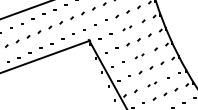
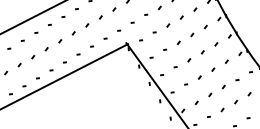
part: (127, 28) -> (175, 21), size x1.67
part: (139, 56) -> (195, 56), size x1.67
part: (152, 84) -> (217, 91), size x1.67

